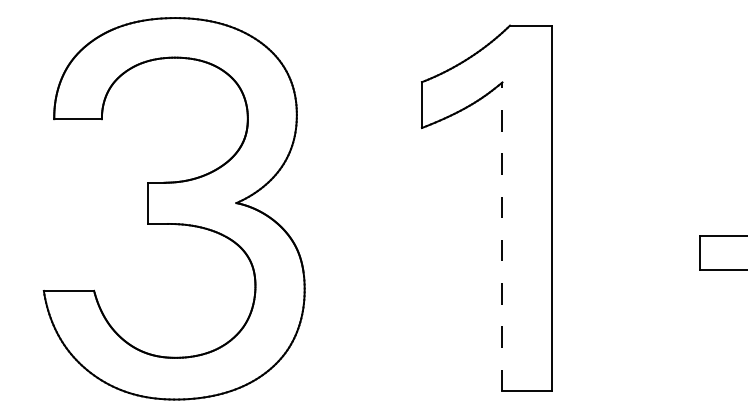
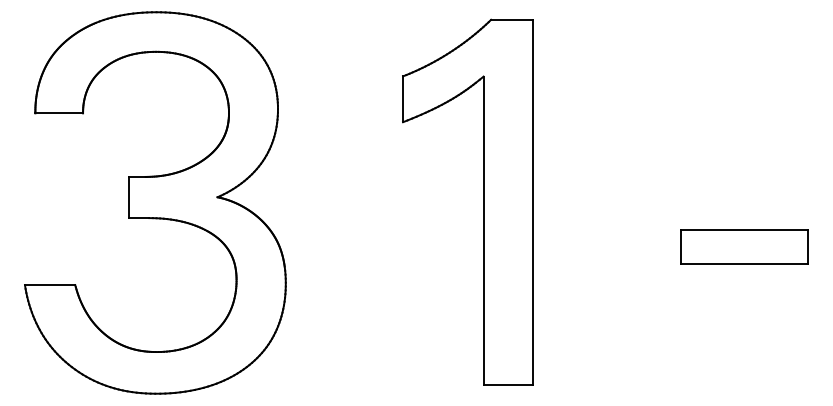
line: (502, 236) -> (483, 230), dashed -> solid

